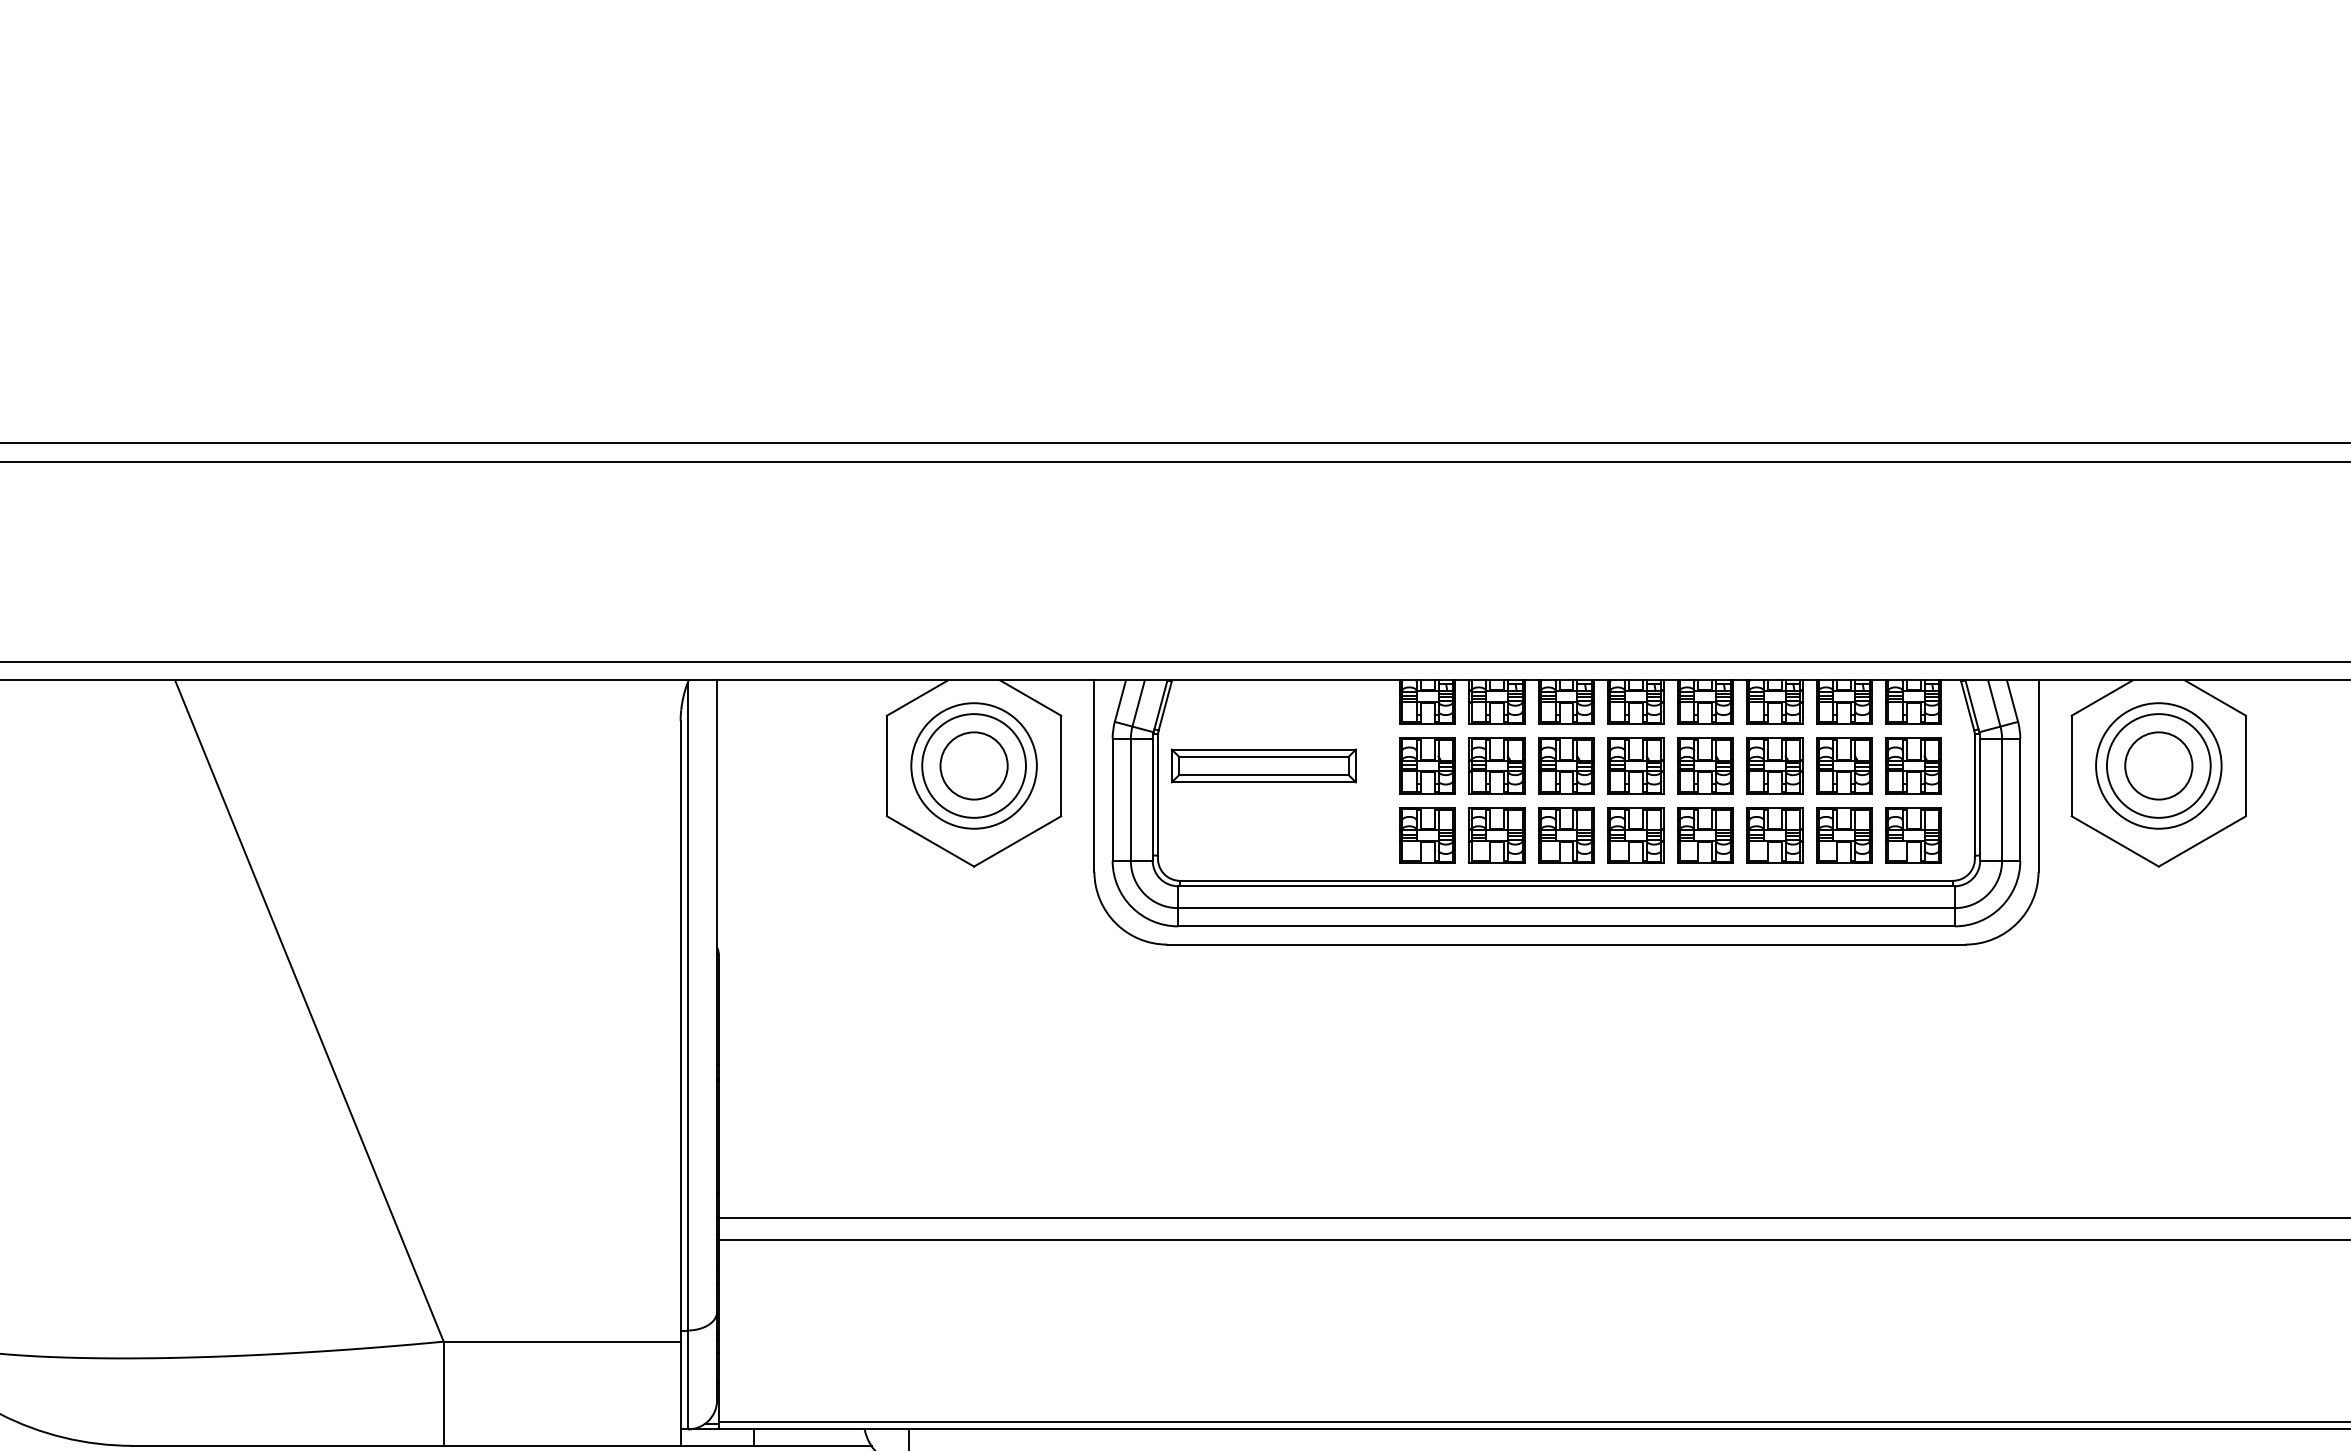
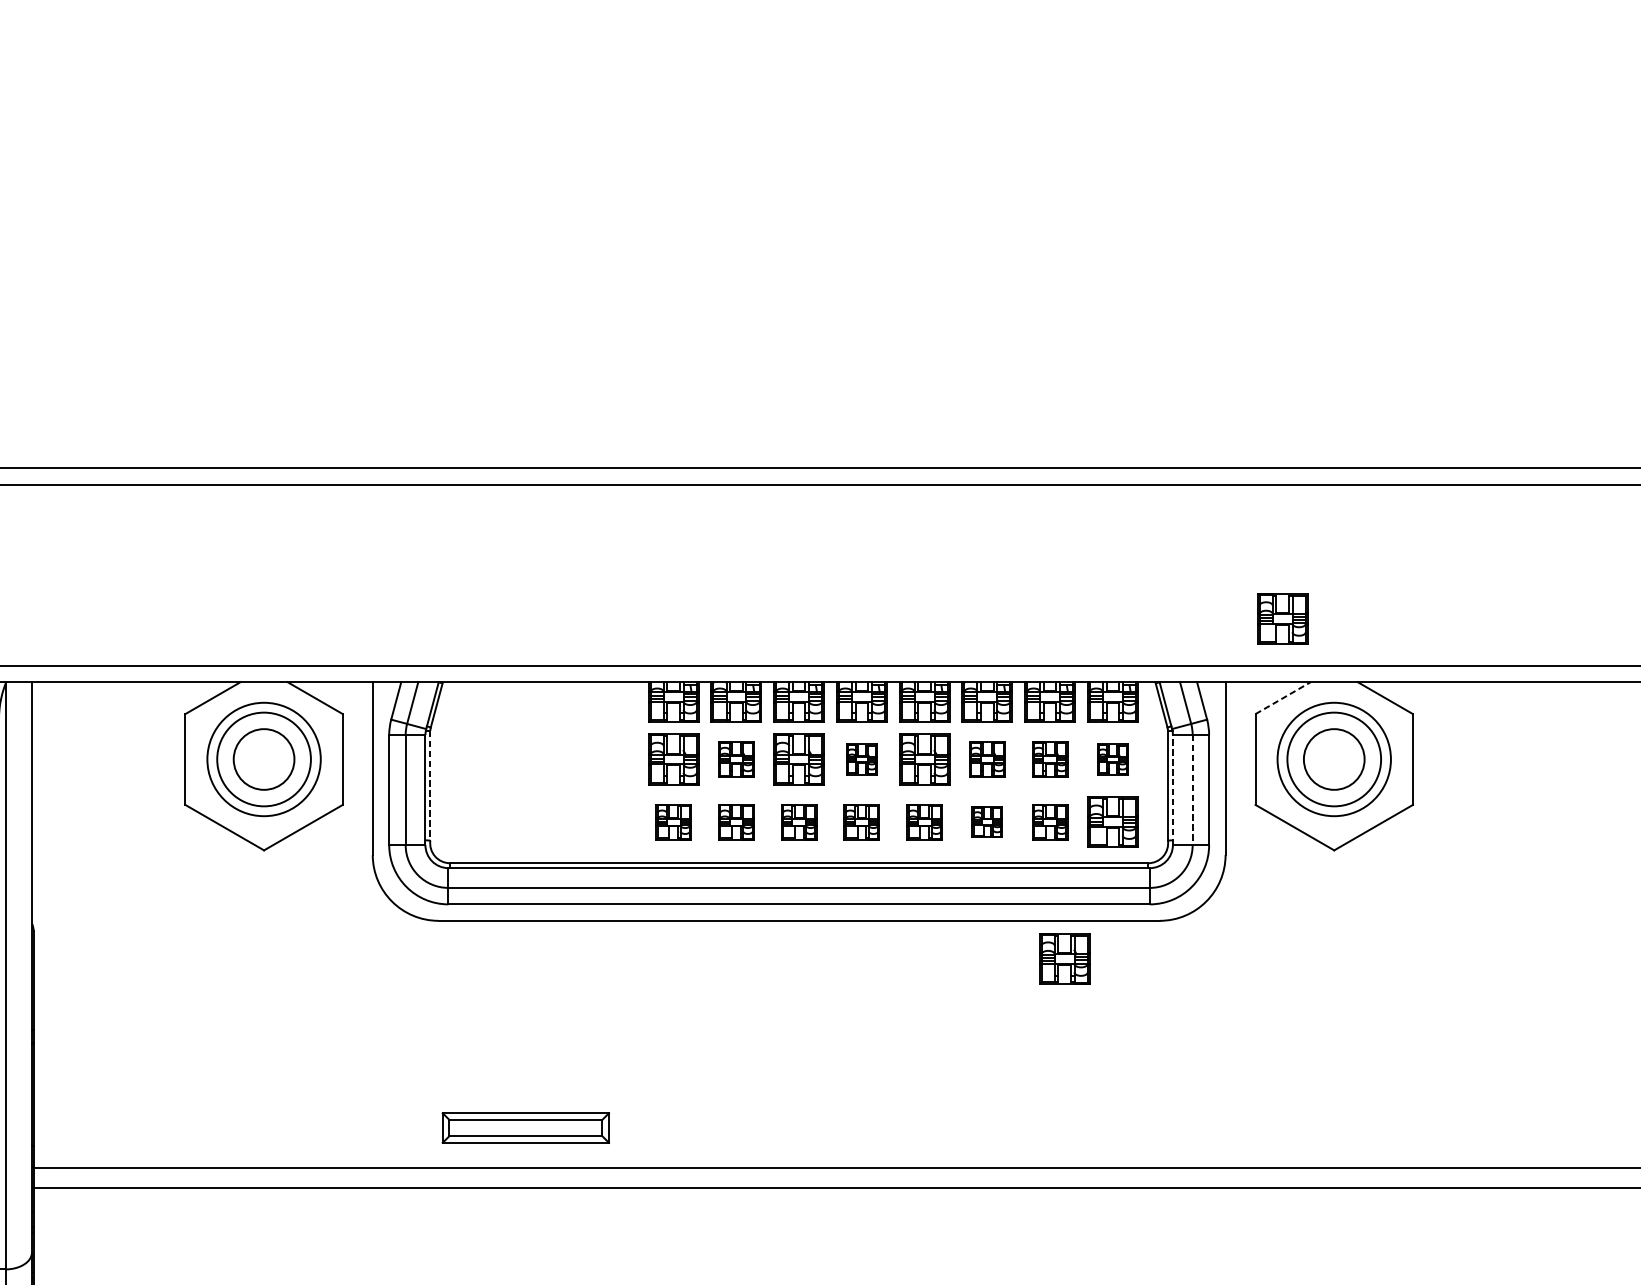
part: (2101, 610) -> (1282, 619), added
line: (2102, 697) -> (1283, 697), solid -> dashed
part: (1263, 765) -> (525, 1127), moved
part: (1496, 765) -> (735, 759), size x0.7
part: (1635, 765) -> (861, 759), size x0.6
part: (1774, 765) -> (987, 759), size x0.7
part: (1844, 765) -> (1050, 759), size x0.7
part: (1913, 765) -> (1112, 759), size x0.6
line: (1158, 795) -> (430, 786), solid -> dashed
line: (1980, 799) -> (1173, 789), solid -> dashed
line: (2002, 799) -> (1193, 789), solid -> dashed
part: (1427, 835) -> (673, 822), size x0.7
part: (1496, 835) -> (735, 822), size x0.7
part: (1566, 835) -> (799, 822), size x0.7
part: (1635, 835) -> (861, 822), size x0.7
part: (1705, 835) -> (924, 822), size x0.7
part: (1774, 835) -> (987, 822), size x0.6
part: (1844, 835) -> (1050, 822), size x0.7
part: (1860, 986) -> (1064, 958), added

